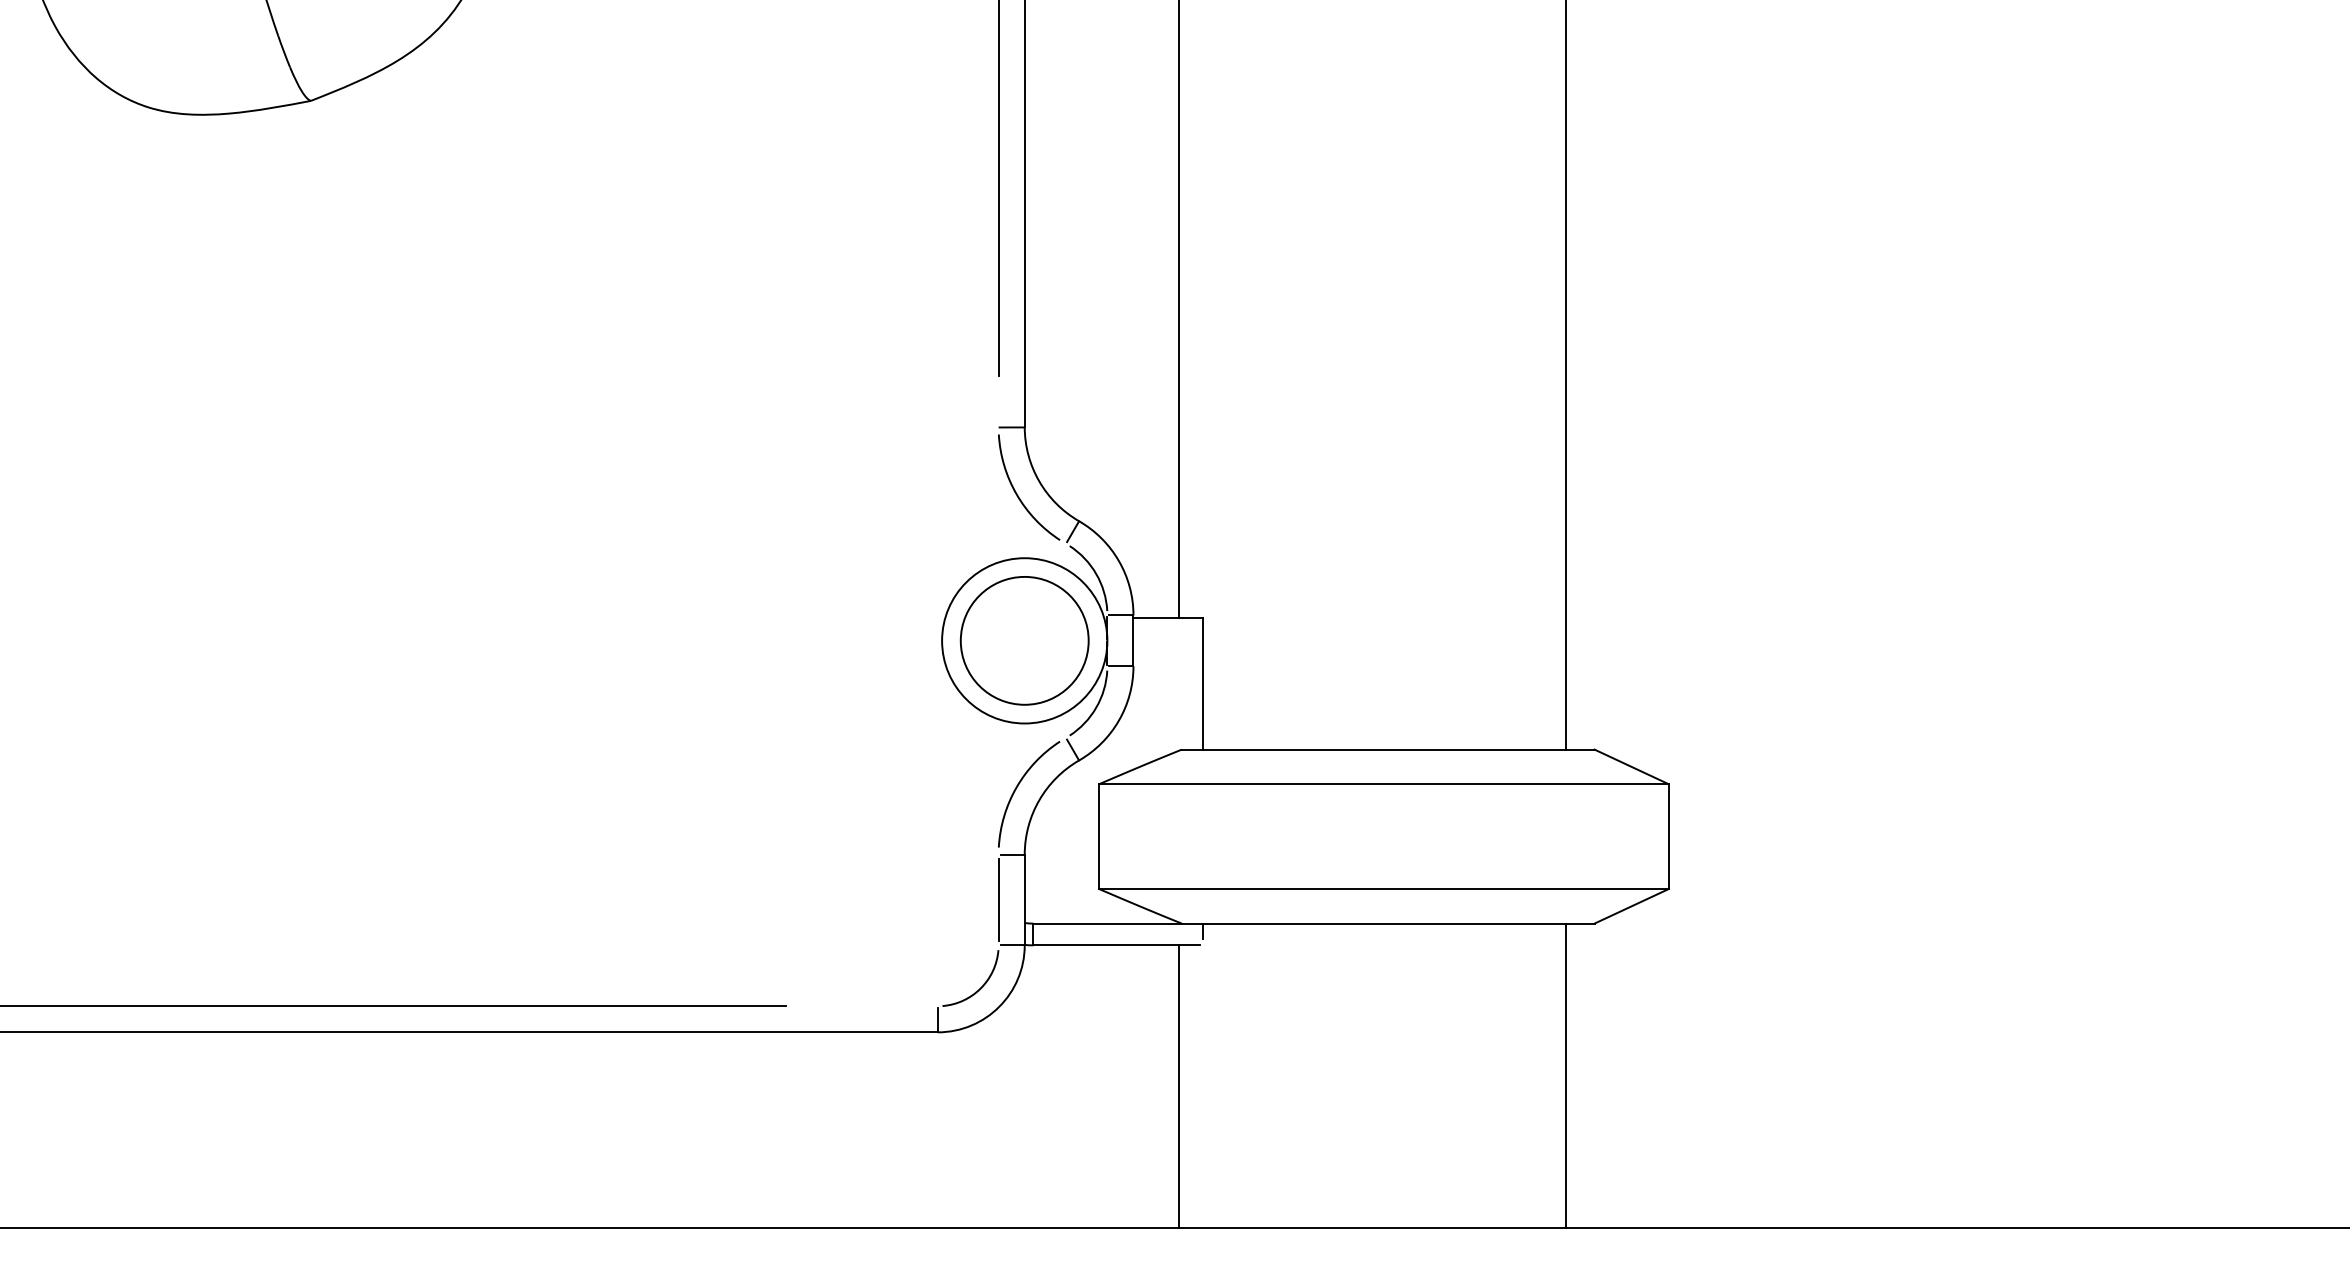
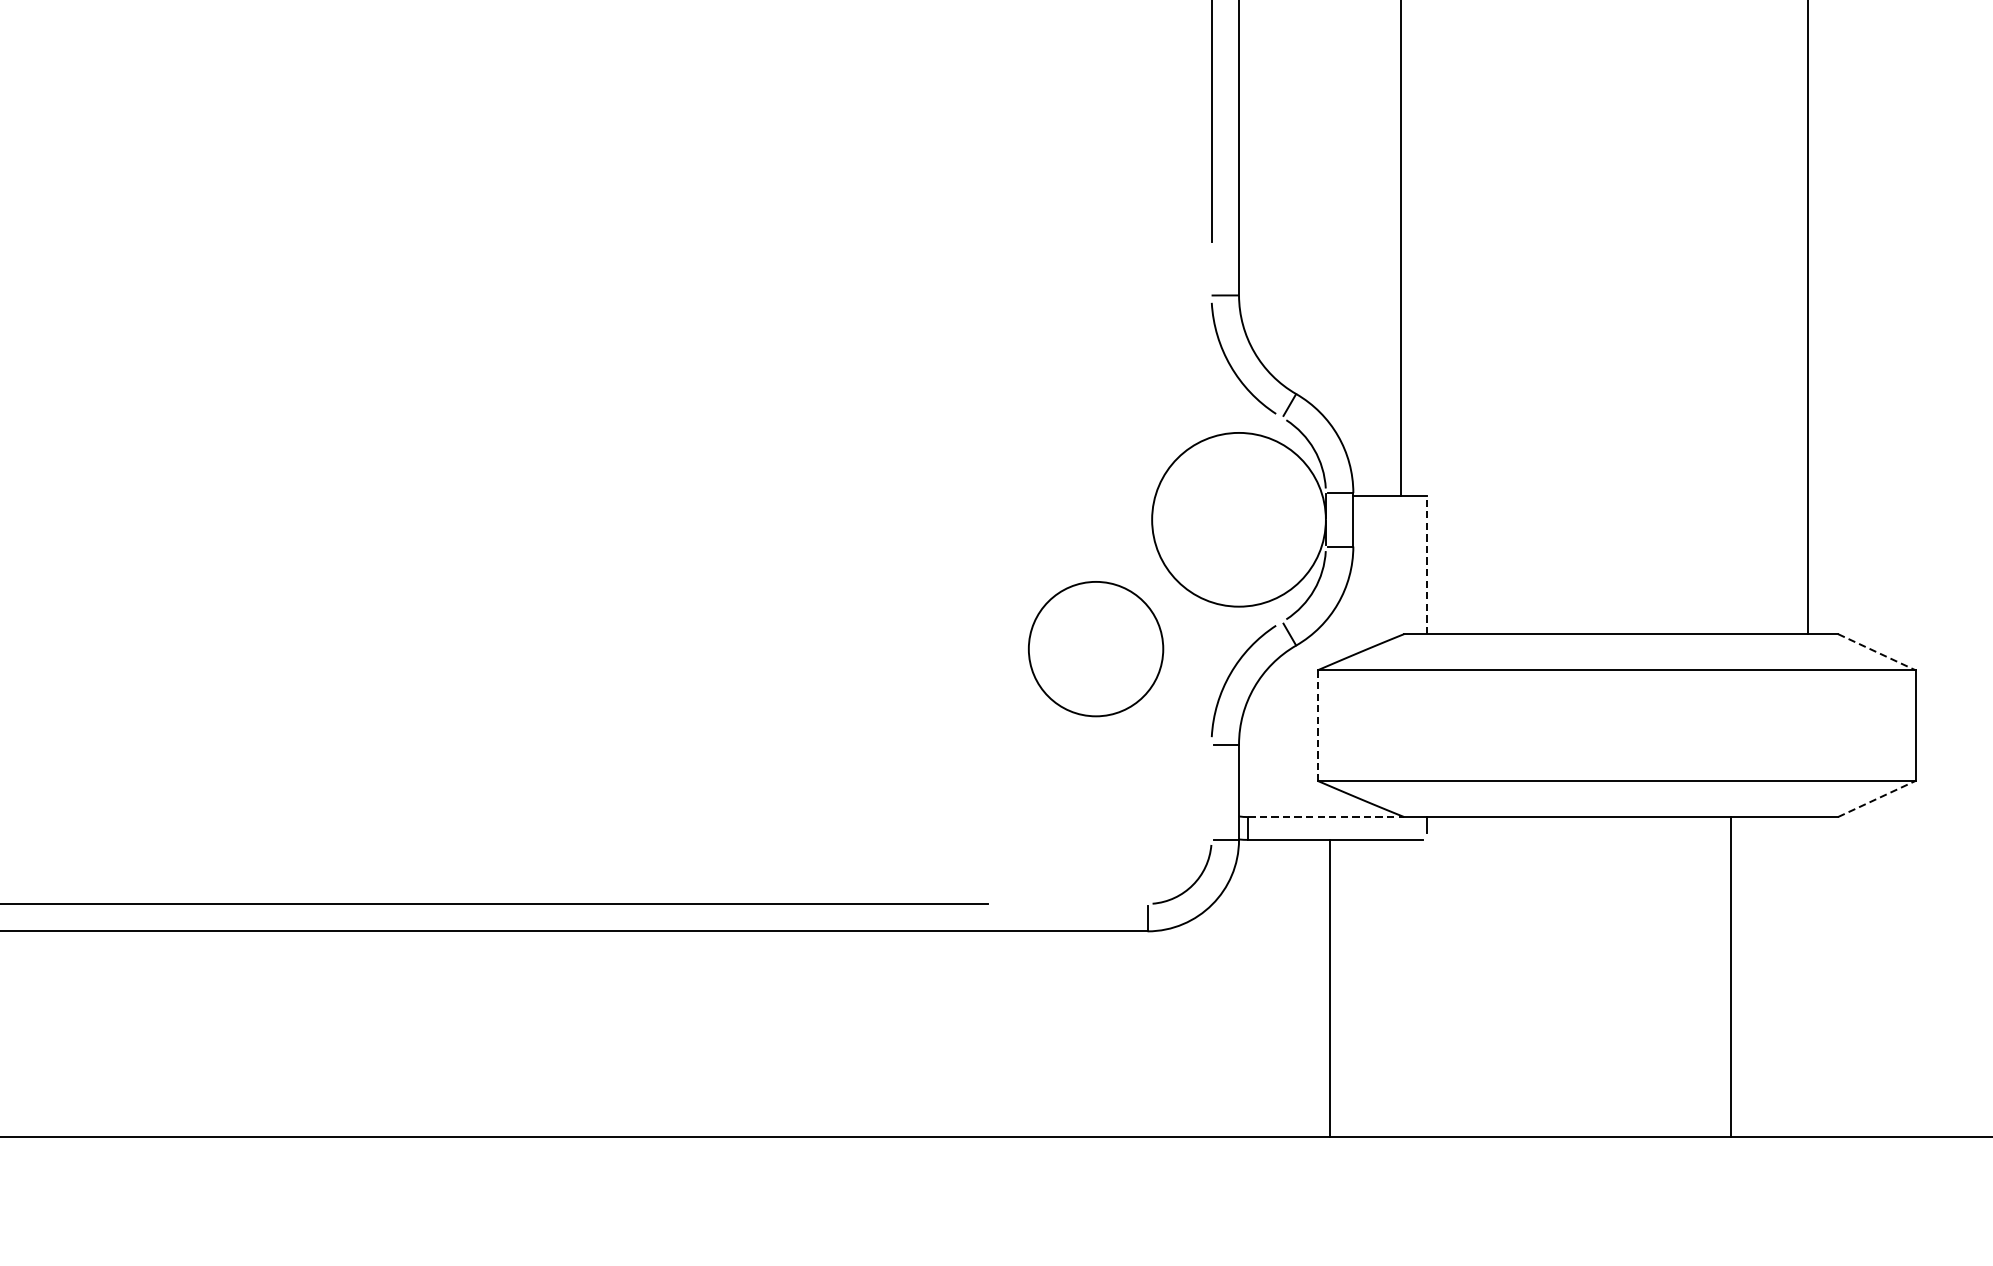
circle: (1024, 640) -> (1095, 648), moved
line: (1203, 683) -> (1426, 564), solid -> dashed
line: (1631, 766) -> (1876, 651), solid -> dashed
line: (1099, 836) -> (1317, 725), solid -> dashed
line: (998, 899) -> (1211, 791), removed
line: (1631, 906) -> (1876, 799), solid -> dashed
line: (1108, 923) -> (1327, 816), solid -> dashed
line: (1566, 1075) -> (1730, 976), moved
line: (1179, 1086) -> (1330, 988), moved

